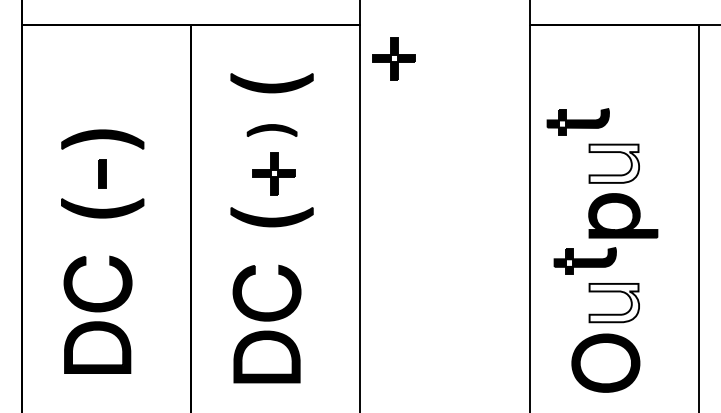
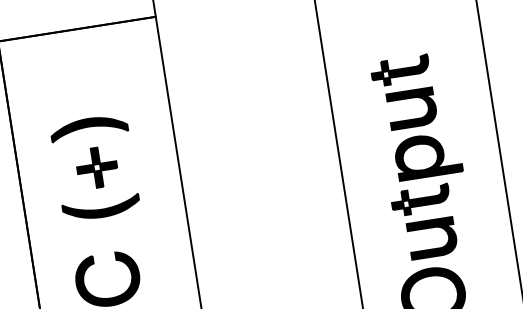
part: (393, 58) -> (191, 42), removed
part: (271, 83) -> (81, 83), removed
part: (577, 121) -> (399, 70), moved
part: (271, 130) -> (88, 127), size x1.67
fill: (614, 163) -> (412, 108), added
part: (584, 260) -> (419, 199), moved
fill: (614, 302) -> (432, 237), added

